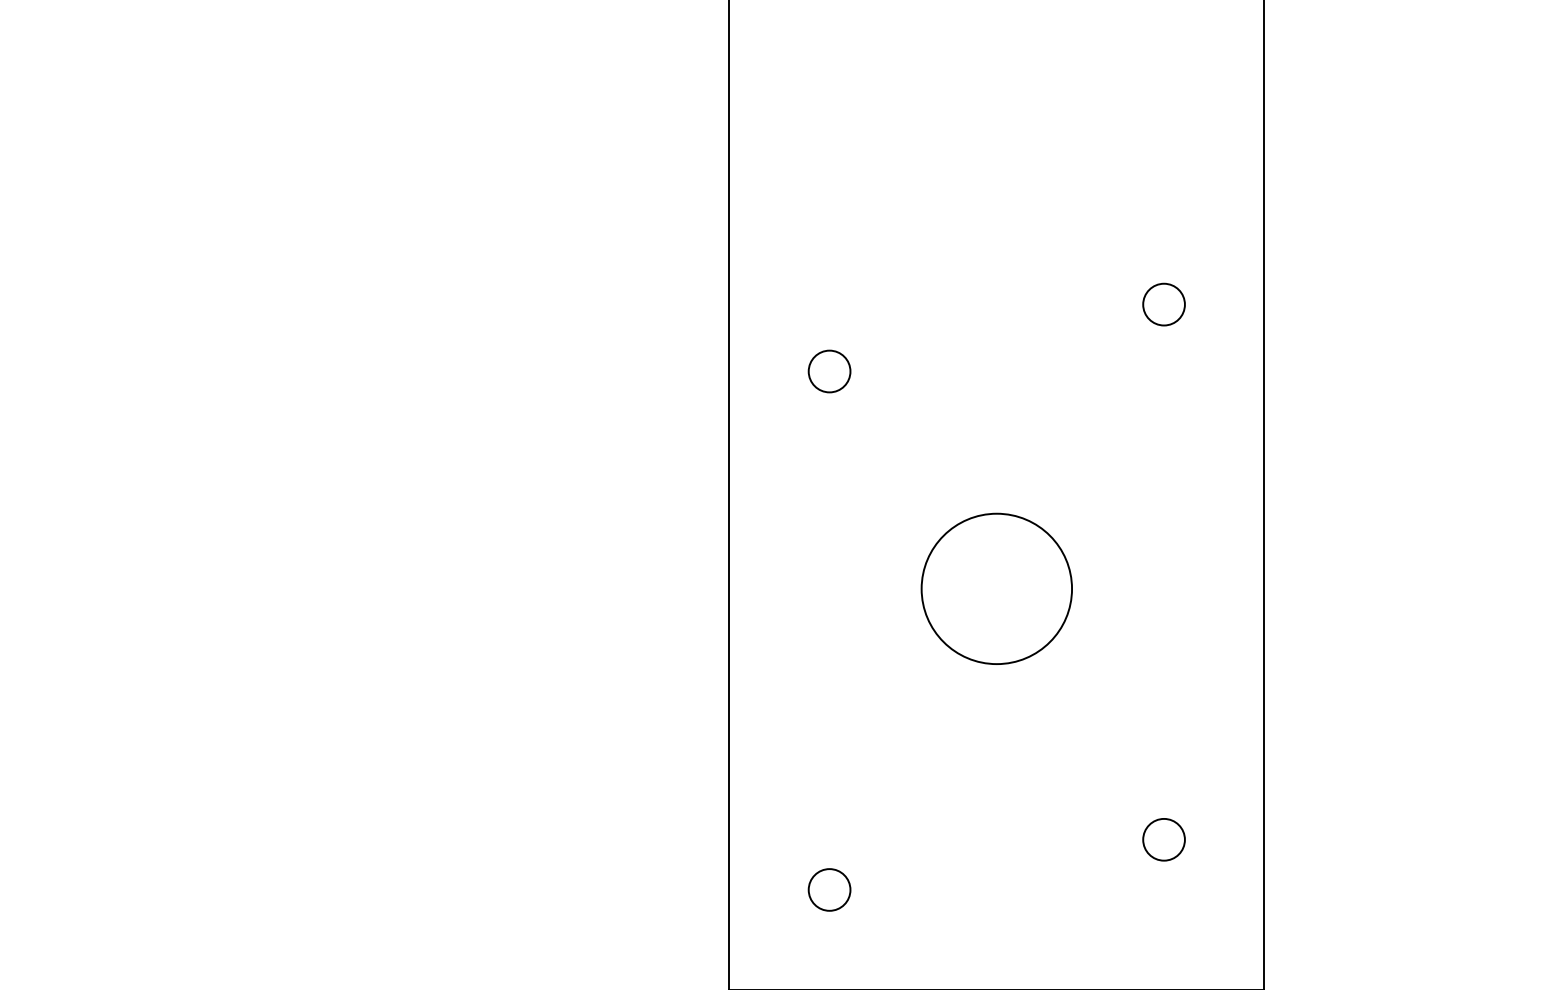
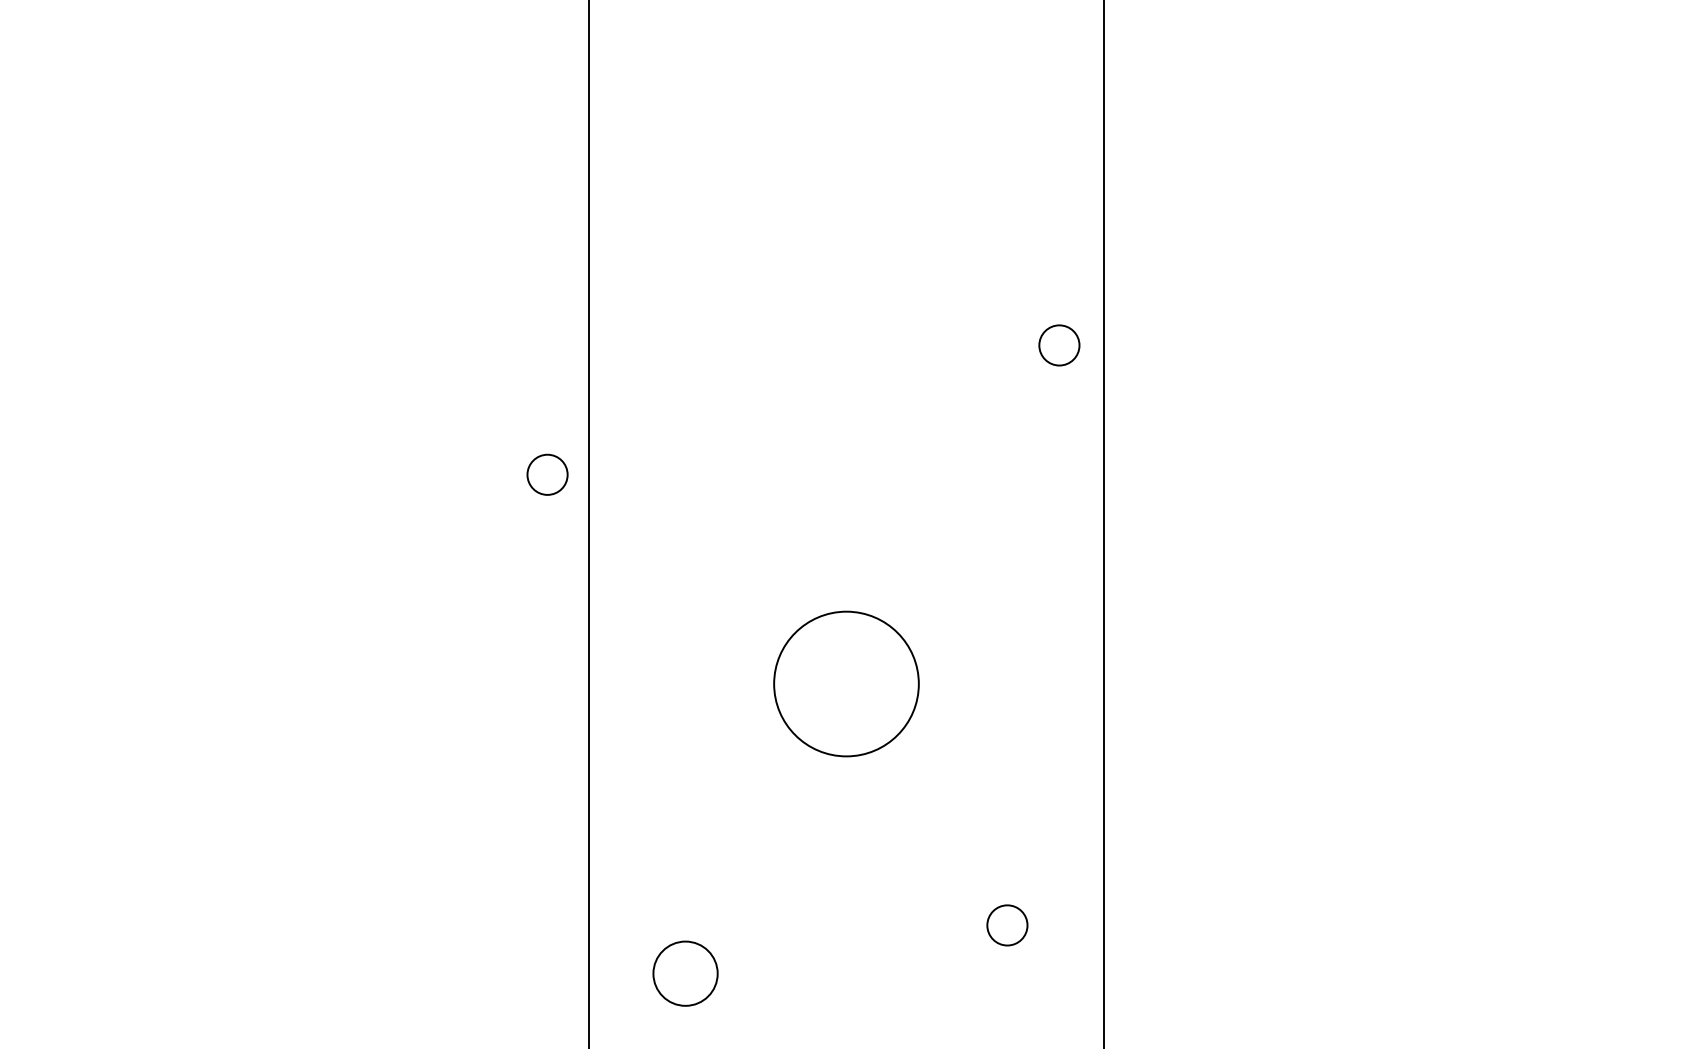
circle: (1164, 304) -> (1059, 345), moved
circle: (829, 371) -> (547, 474), moved
circle: (829, 889) -> (685, 973), size x1.6

